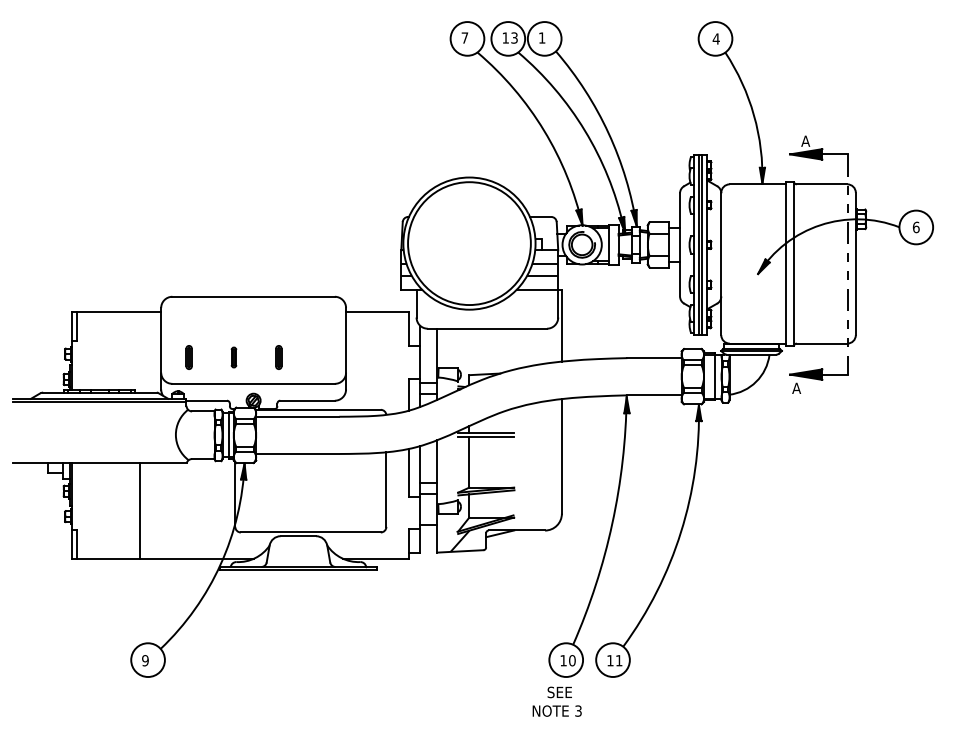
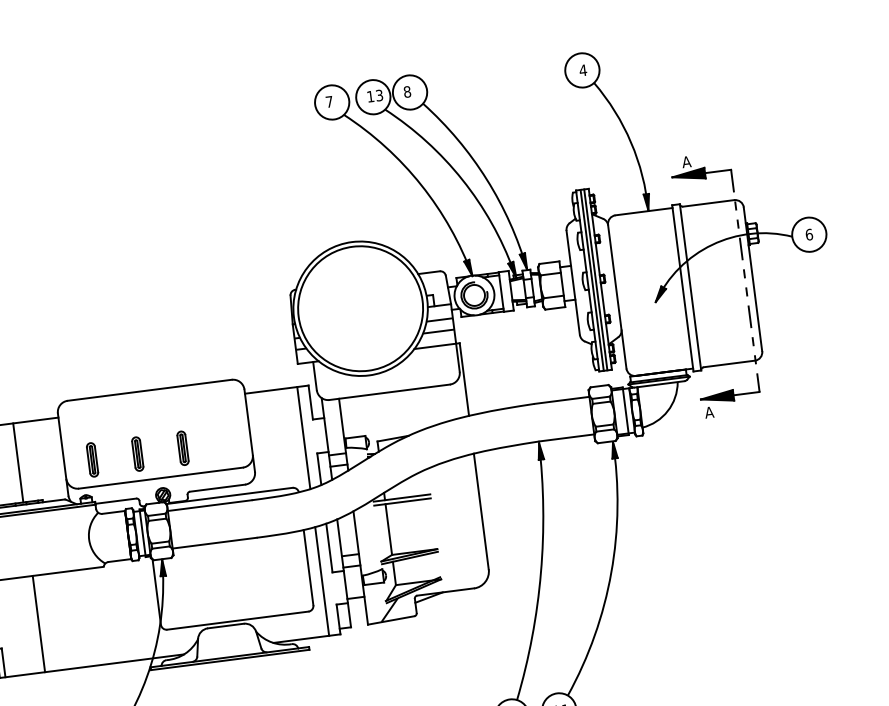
text: (541, 37) -> (406, 91), 1 -> 8
line: (116, 351) -> (18, 463), added
part: (188, 357) -> (91, 459), size x1.43
part: (233, 357) -> (137, 454), size x1.67
part: (278, 357) -> (182, 448), size x1.43
line: (397, 362) -> (303, 437), added
line: (397, 504) -> (321, 581), added
line: (140, 510) -> (39, 623), moved

